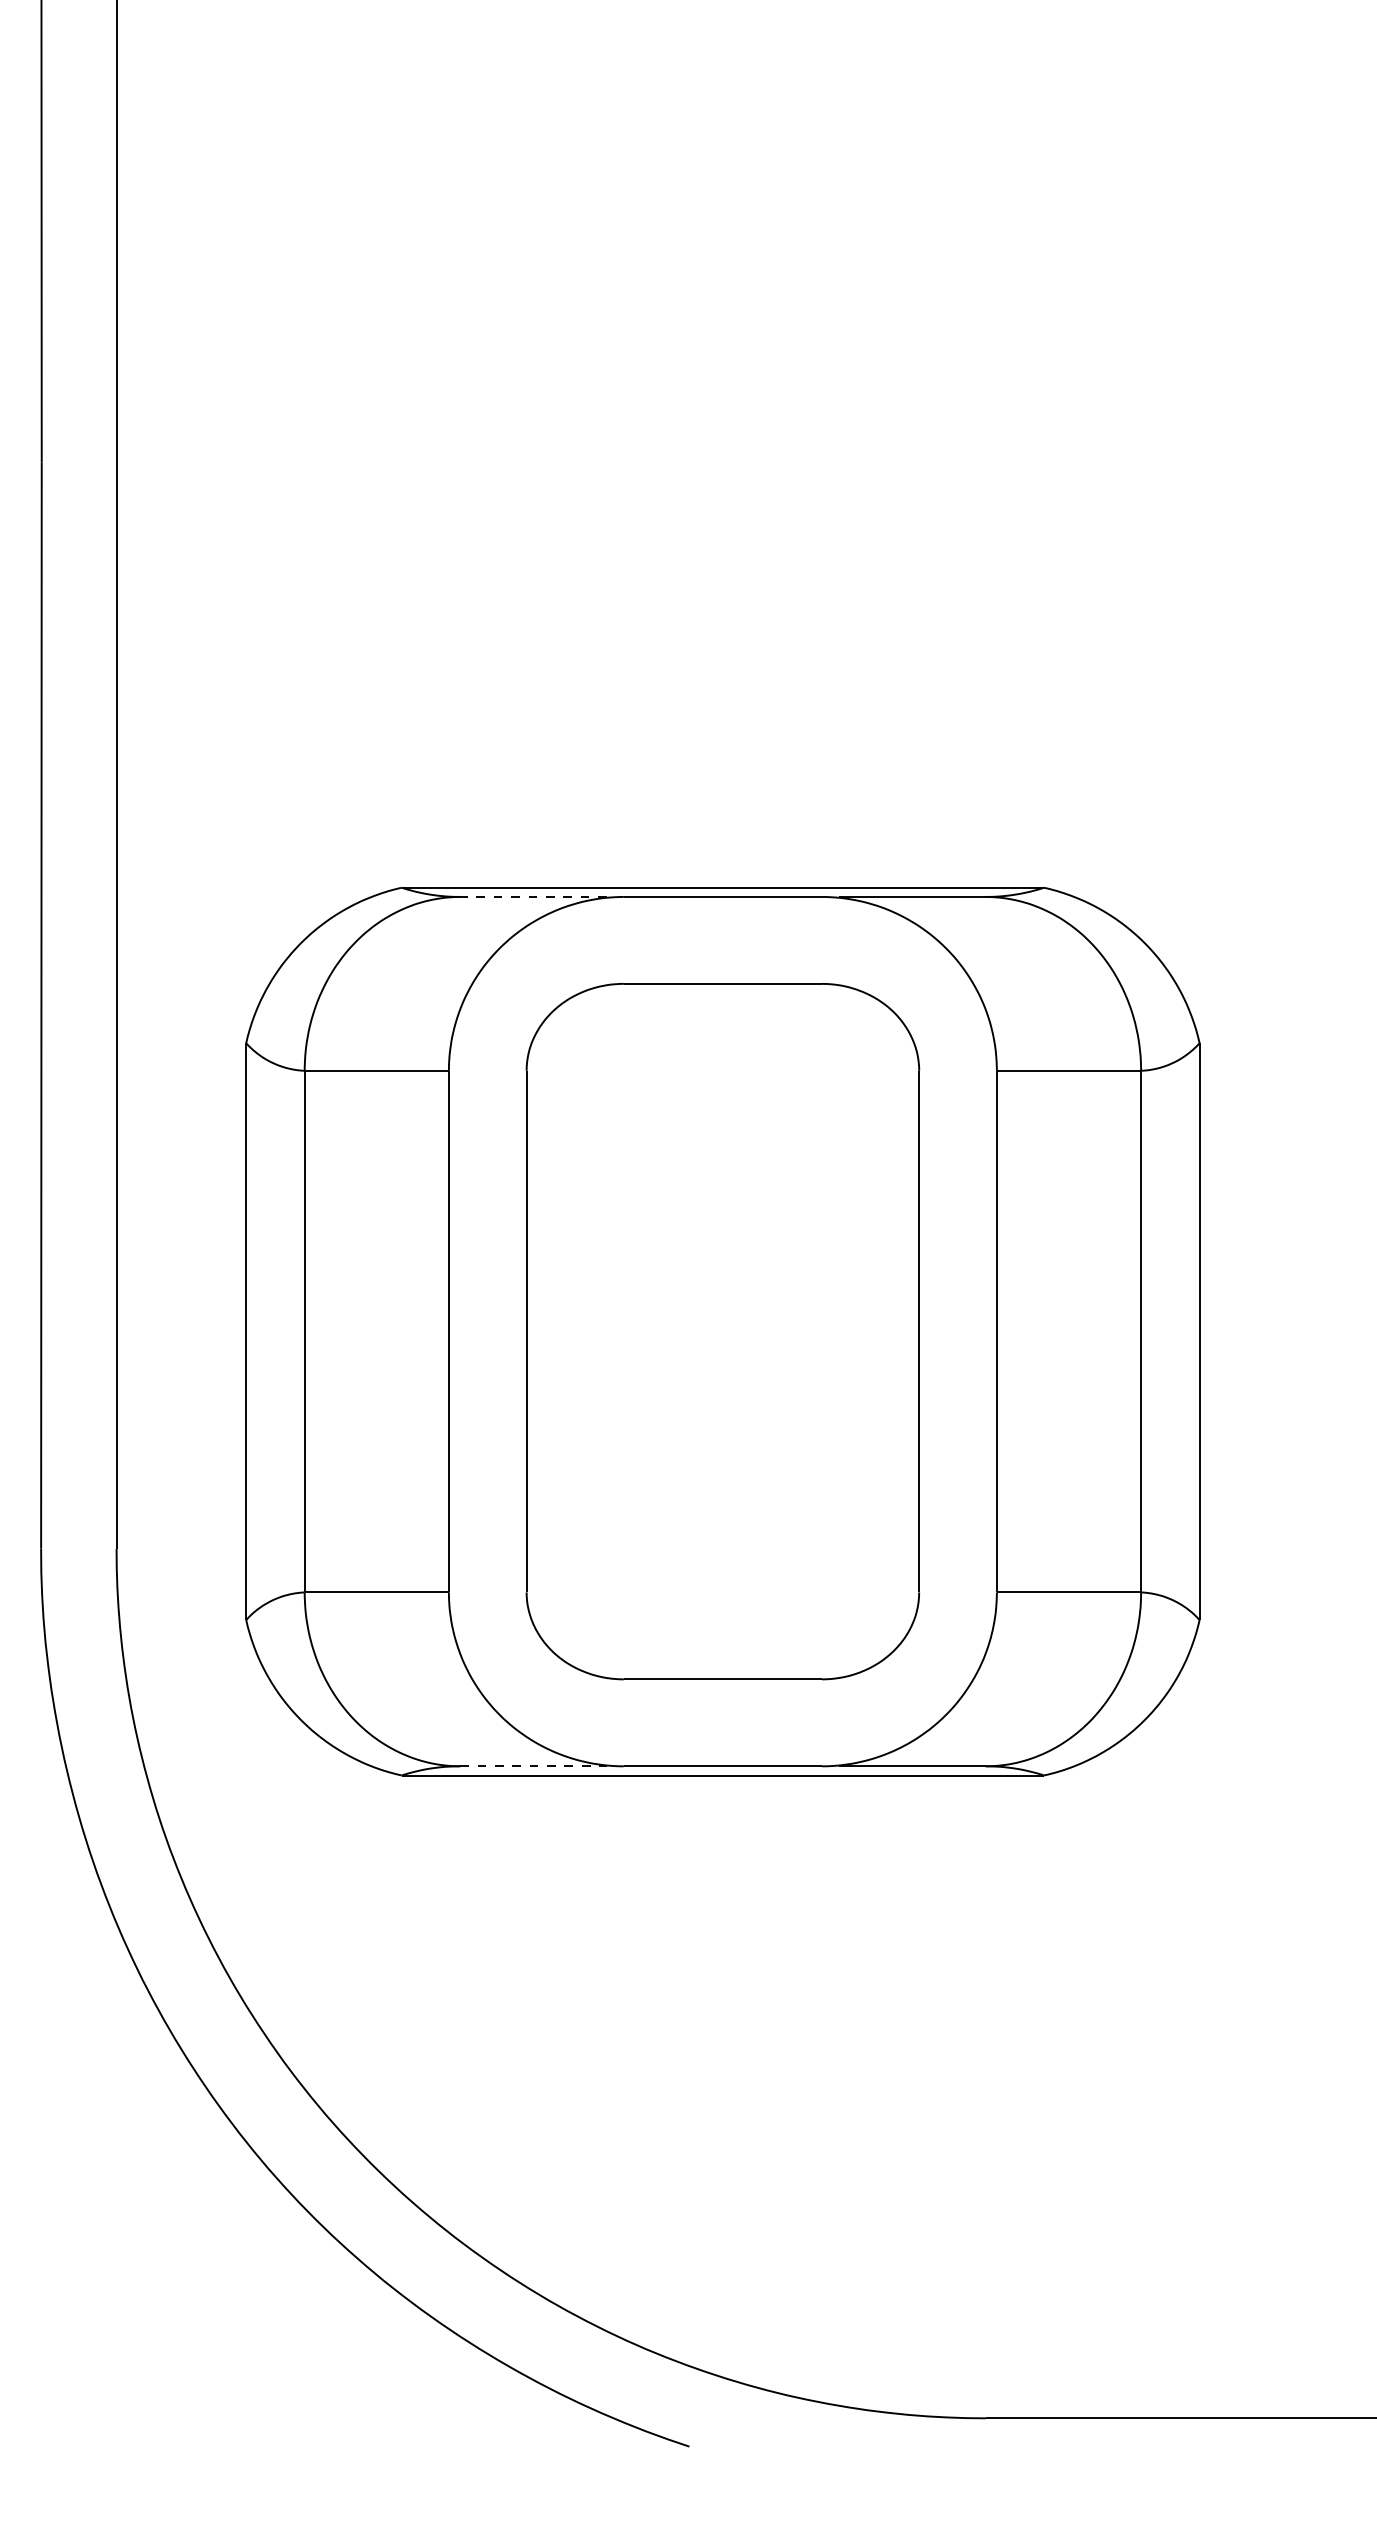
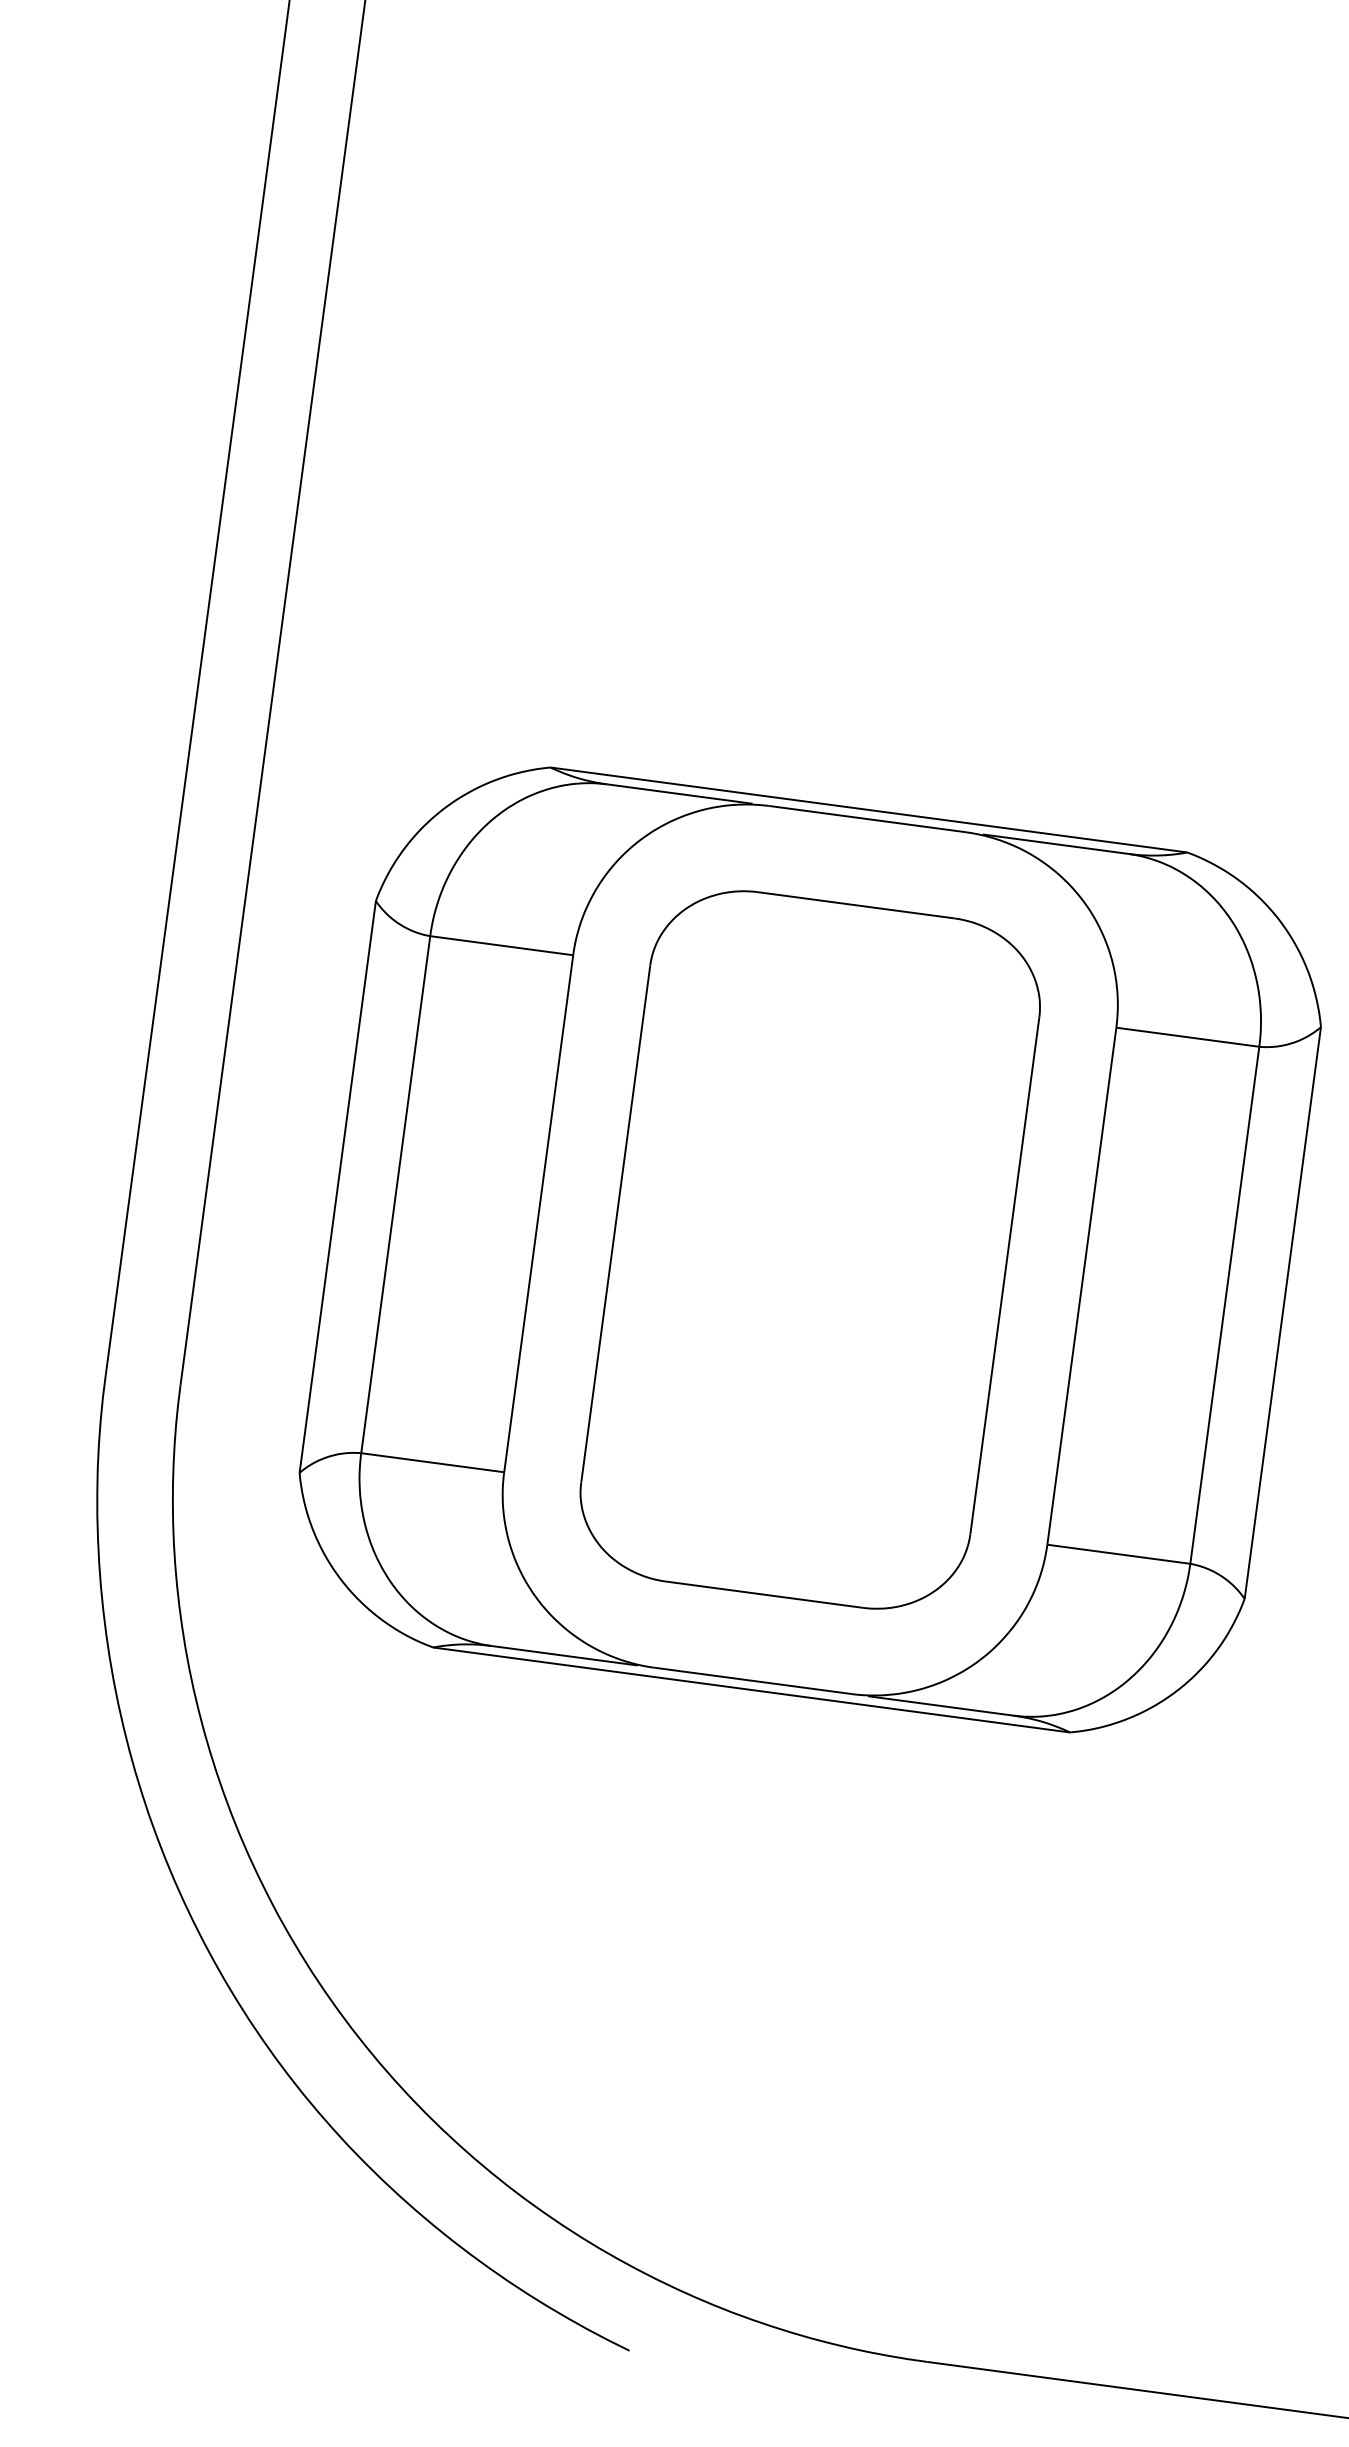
line: (532, 896) -> (679, 793), dashed -> solid
line: (533, 1766) -> (565, 1656), dashed -> solid

